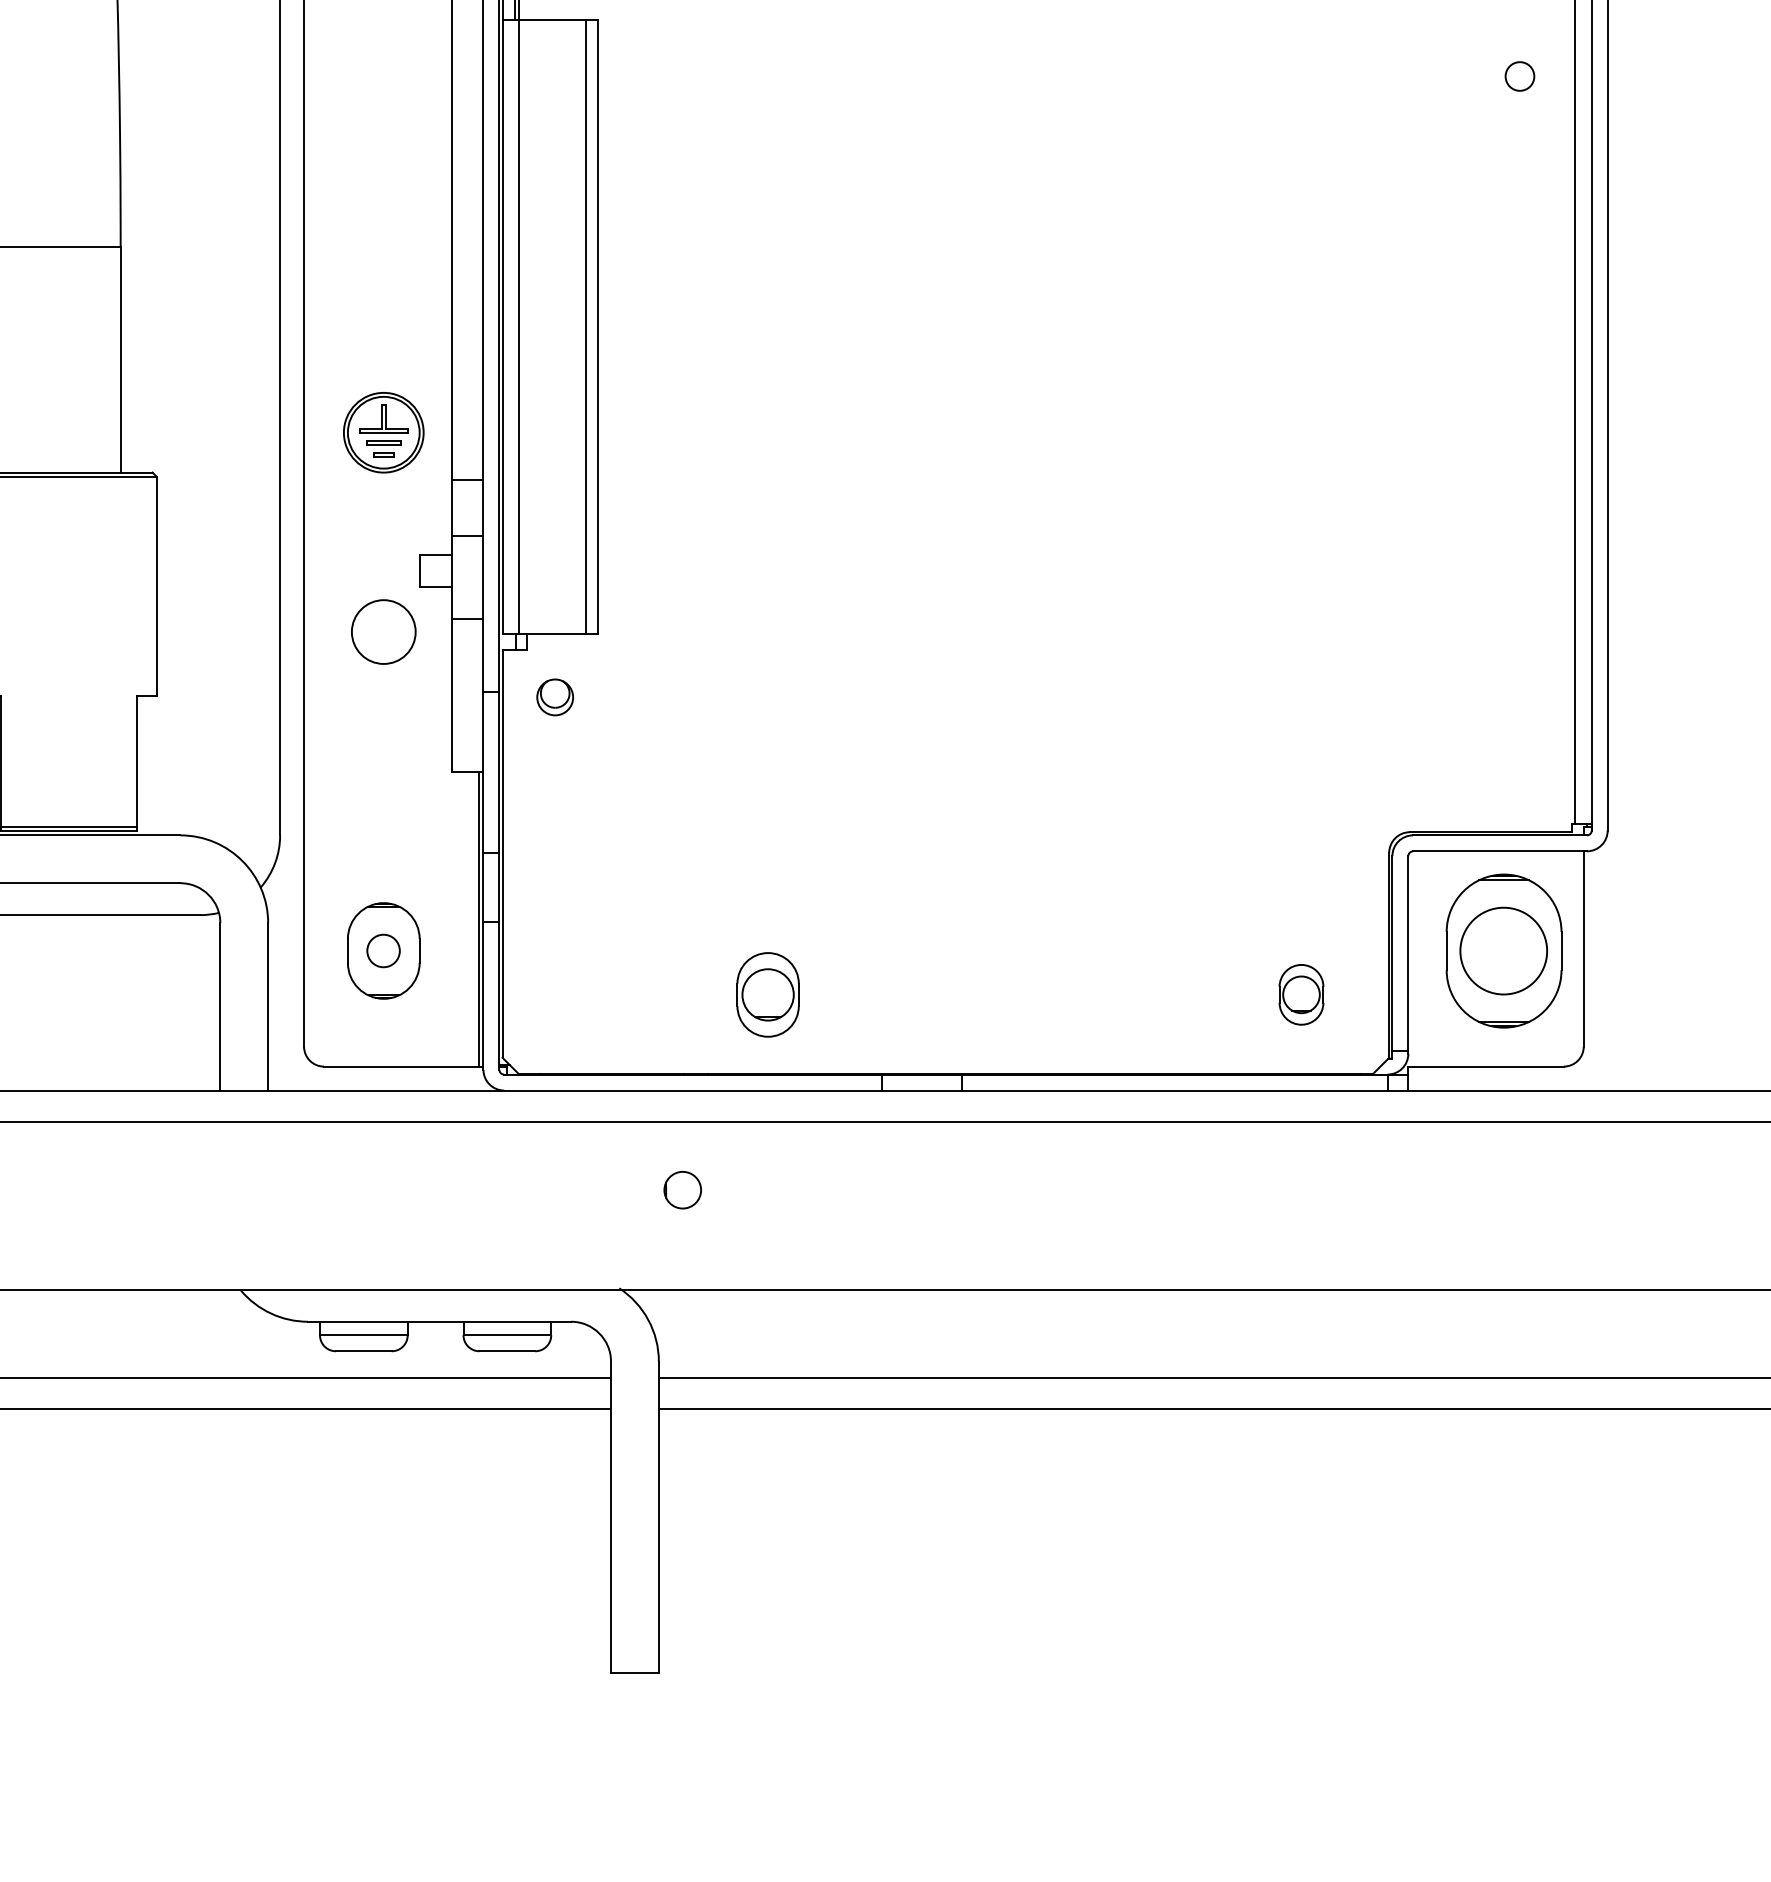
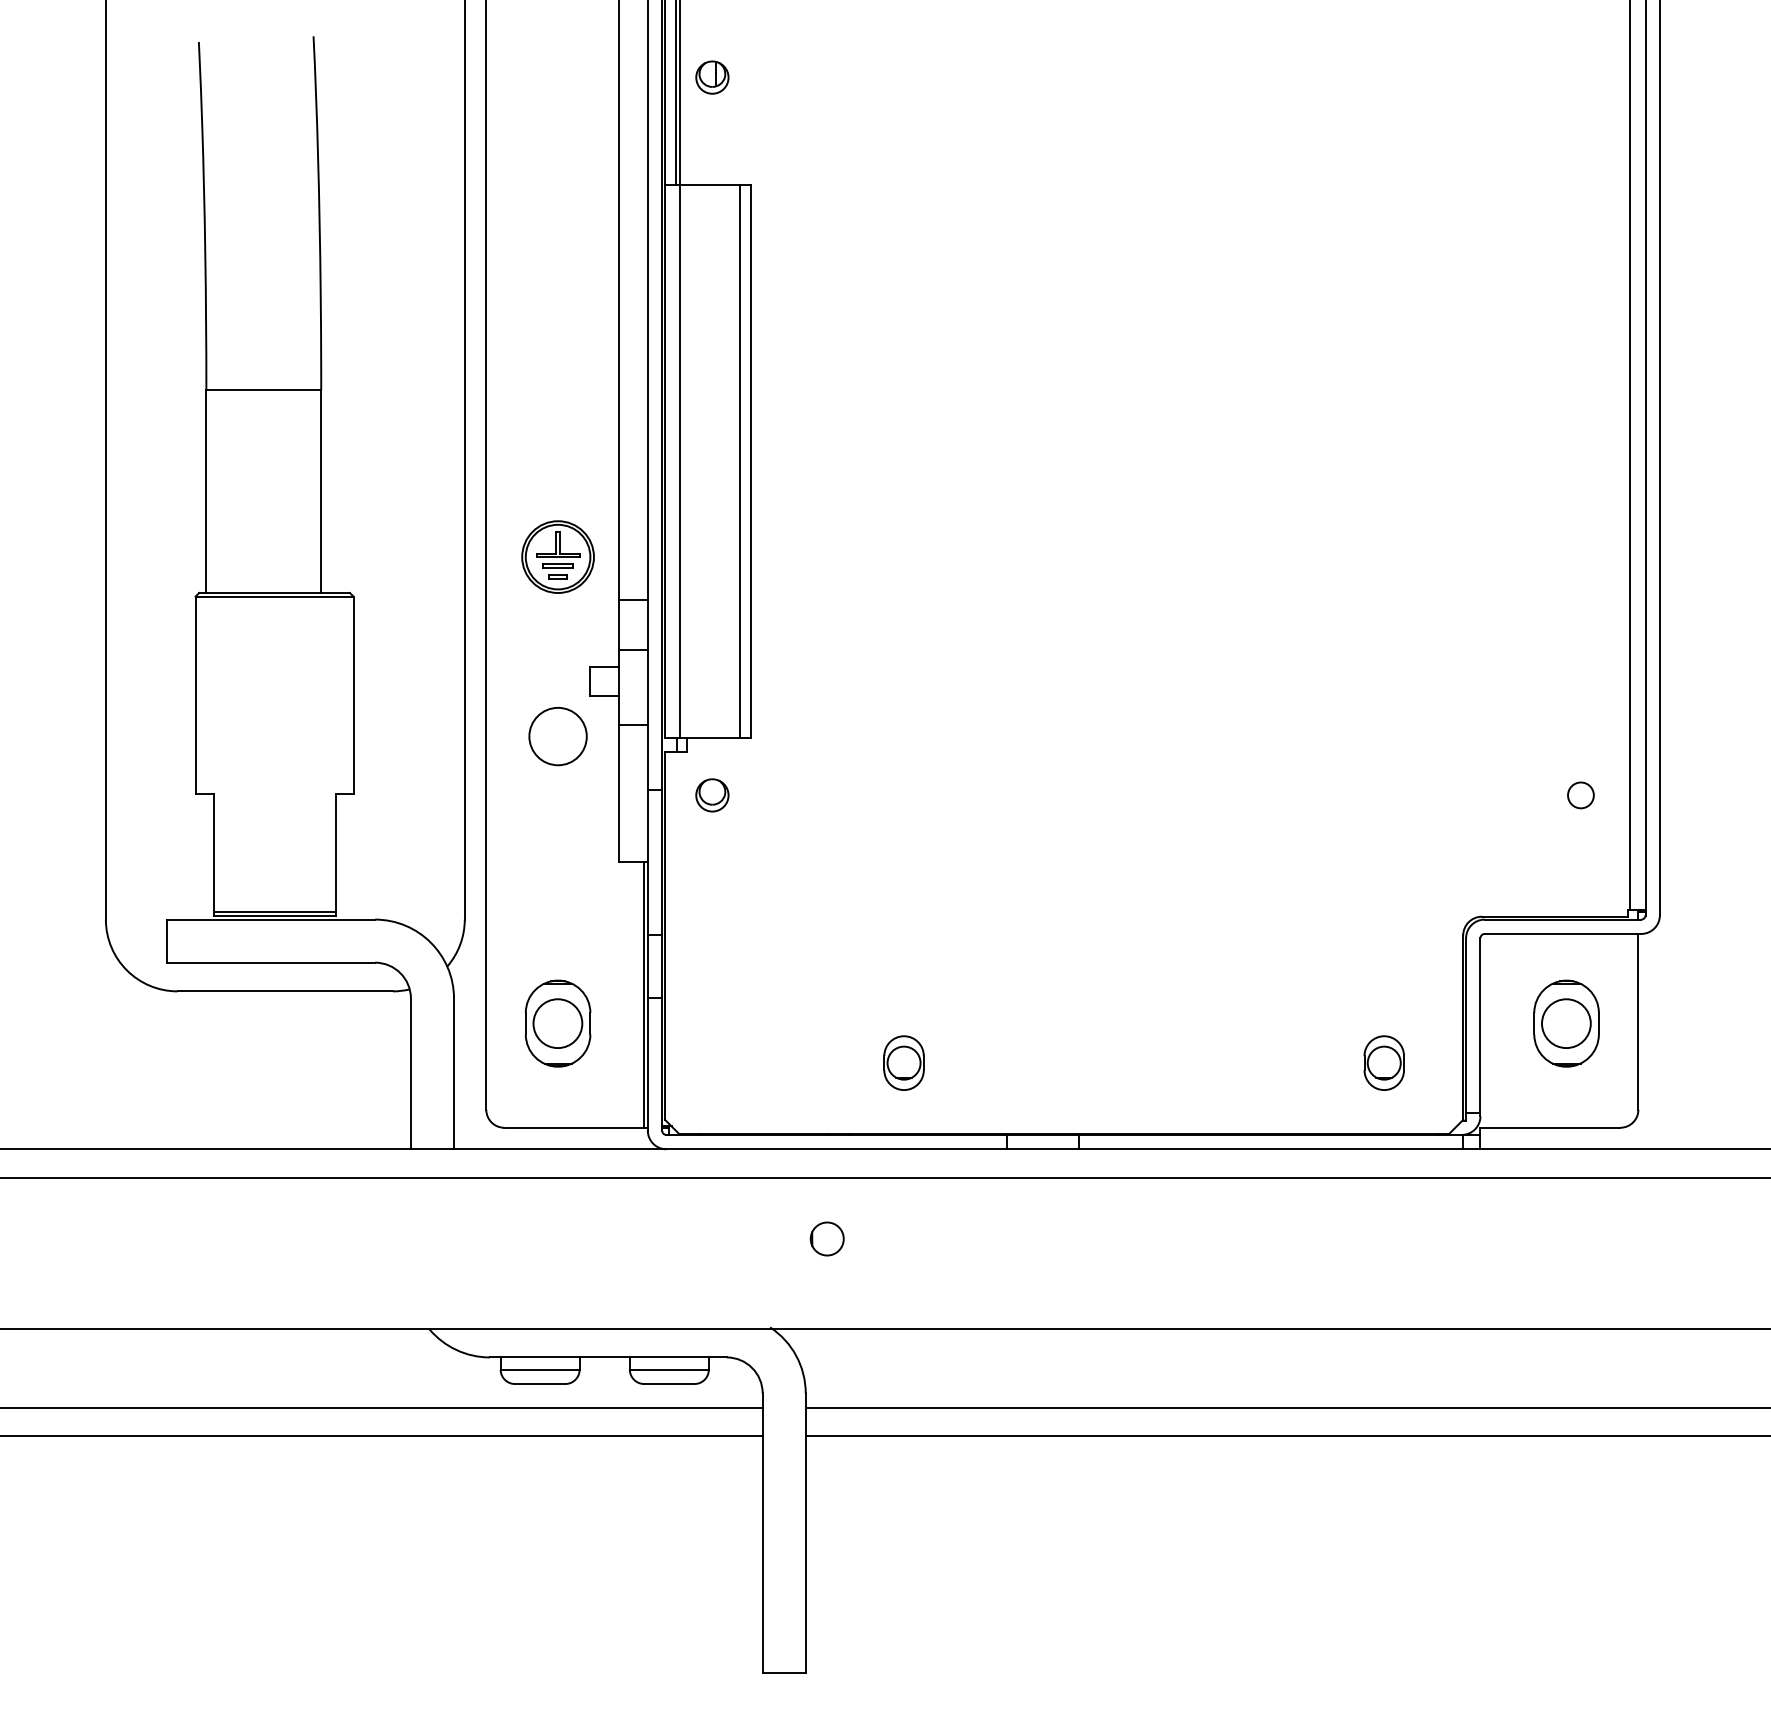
circle: (1519, 76) -> (1580, 795), moved
circle: (383, 950) -> (557, 1023), size x1.67
part: (1503, 950) -> (1566, 1023), size x0.62
part: (767, 994) -> (903, 1062), size x0.71

